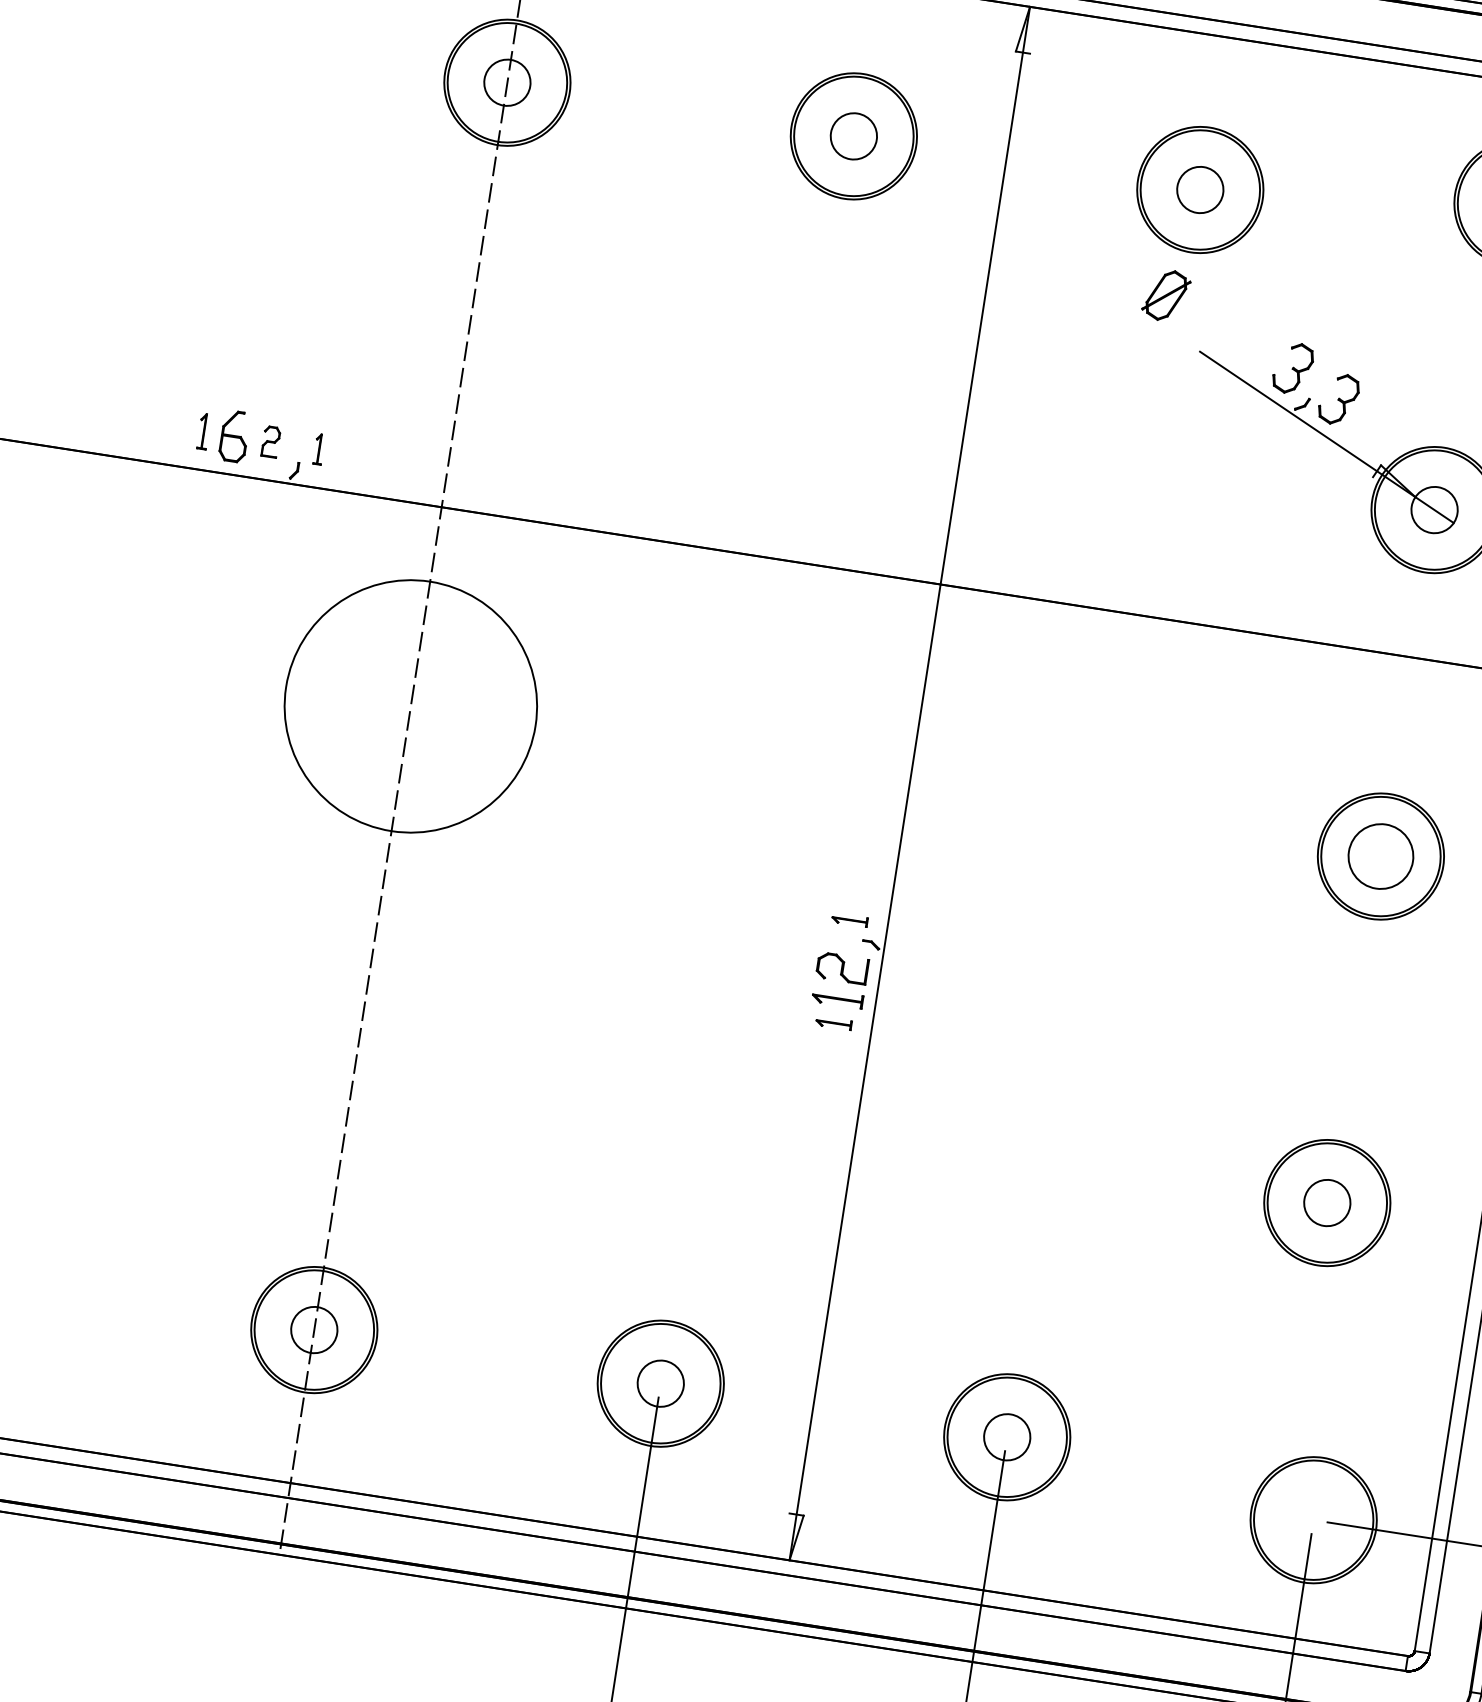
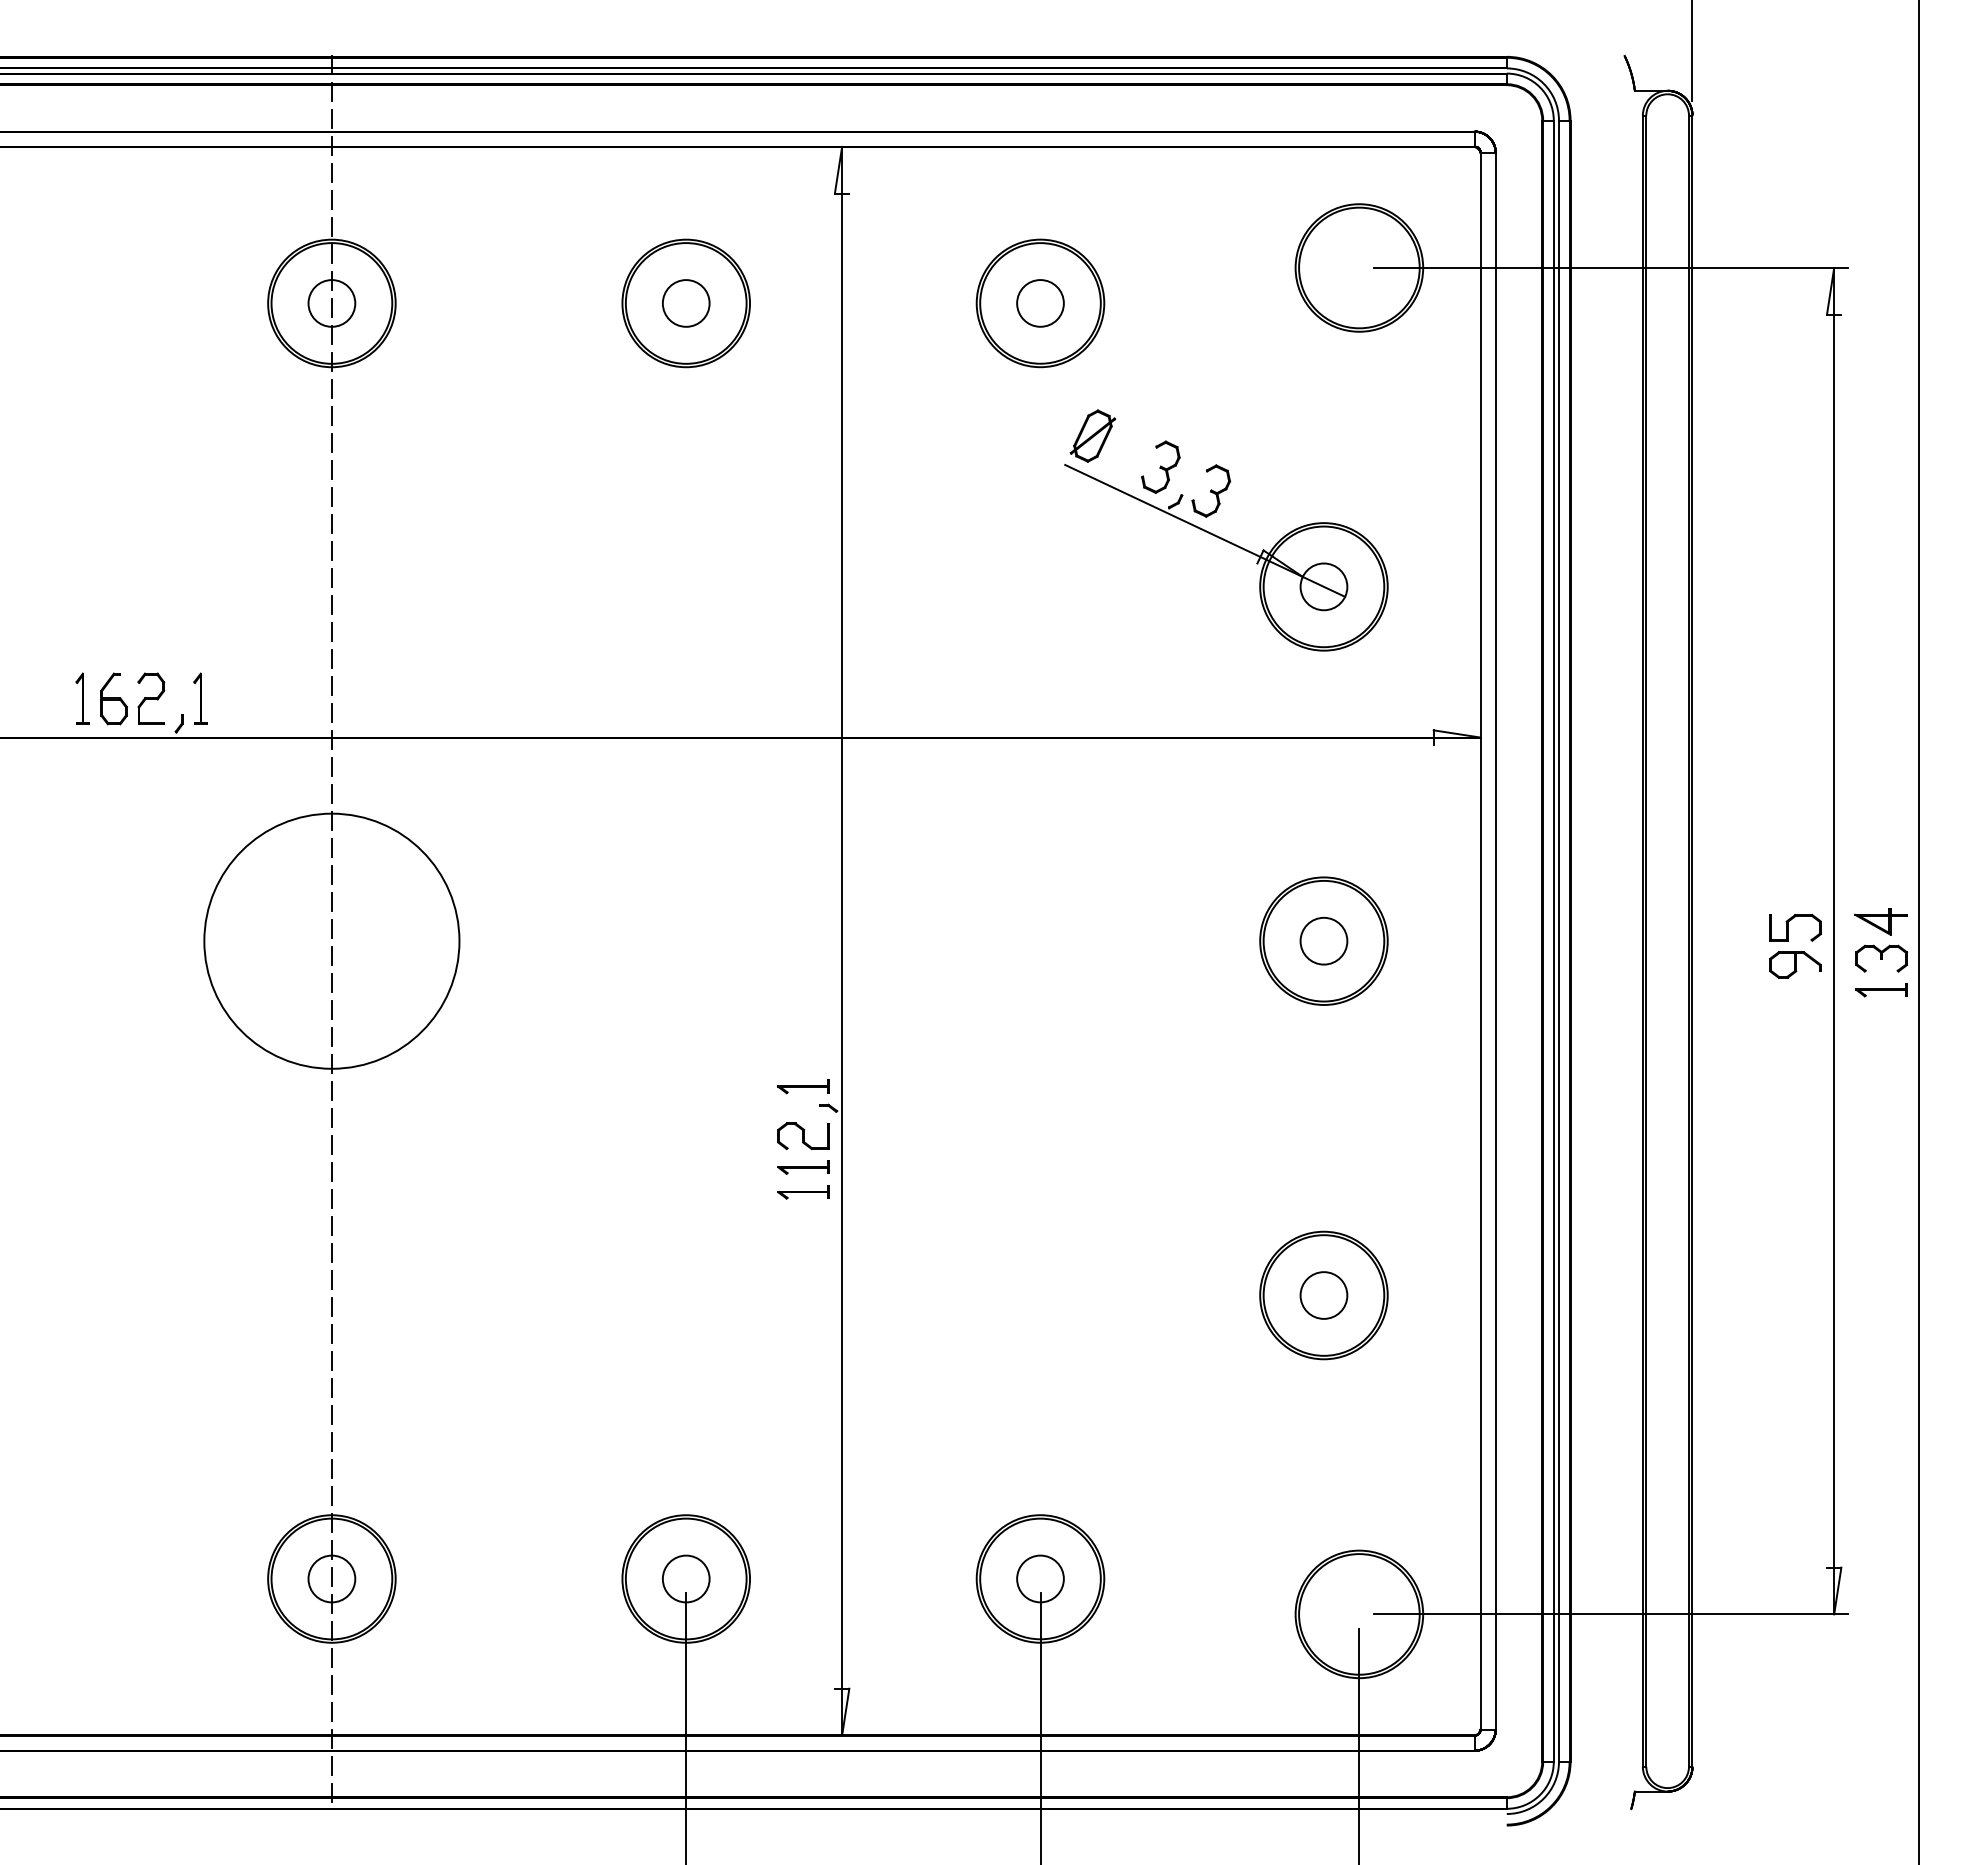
part: (1166, 294) -> (1092, 435), moved
part: (203, 431) -> (82, 698), size x1.43
part: (271, 441) -> (151, 698), size x1.67
part: (319, 449) -> (200, 698), size x1.67
circle: (1380, 855) -> (1323, 940), size x0.71
part: (850, 919) -> (803, 1086), size x1.43
part: (833, 1023) -> (803, 1192), size x1.43

